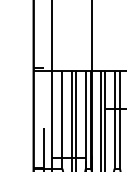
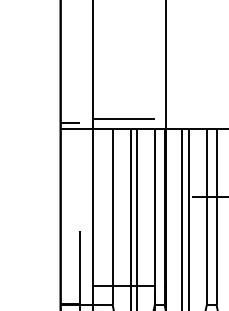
line: (68, 65) -> (123, 118), added

